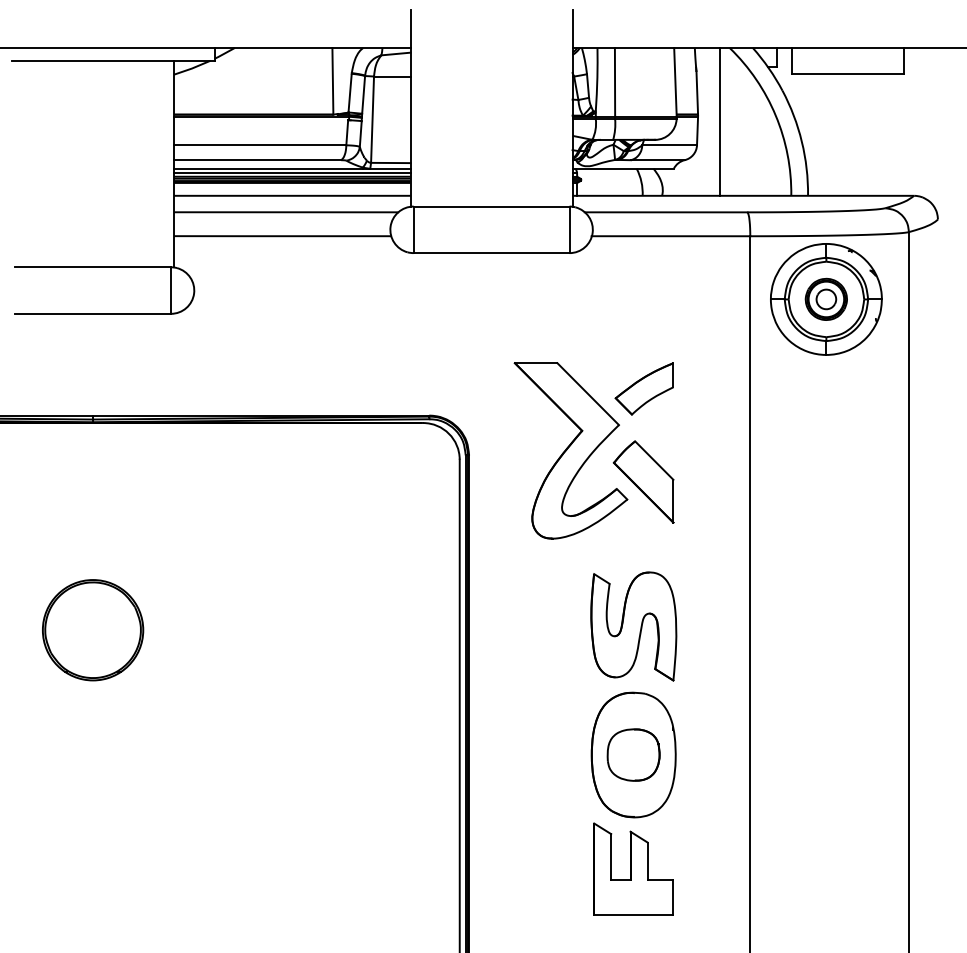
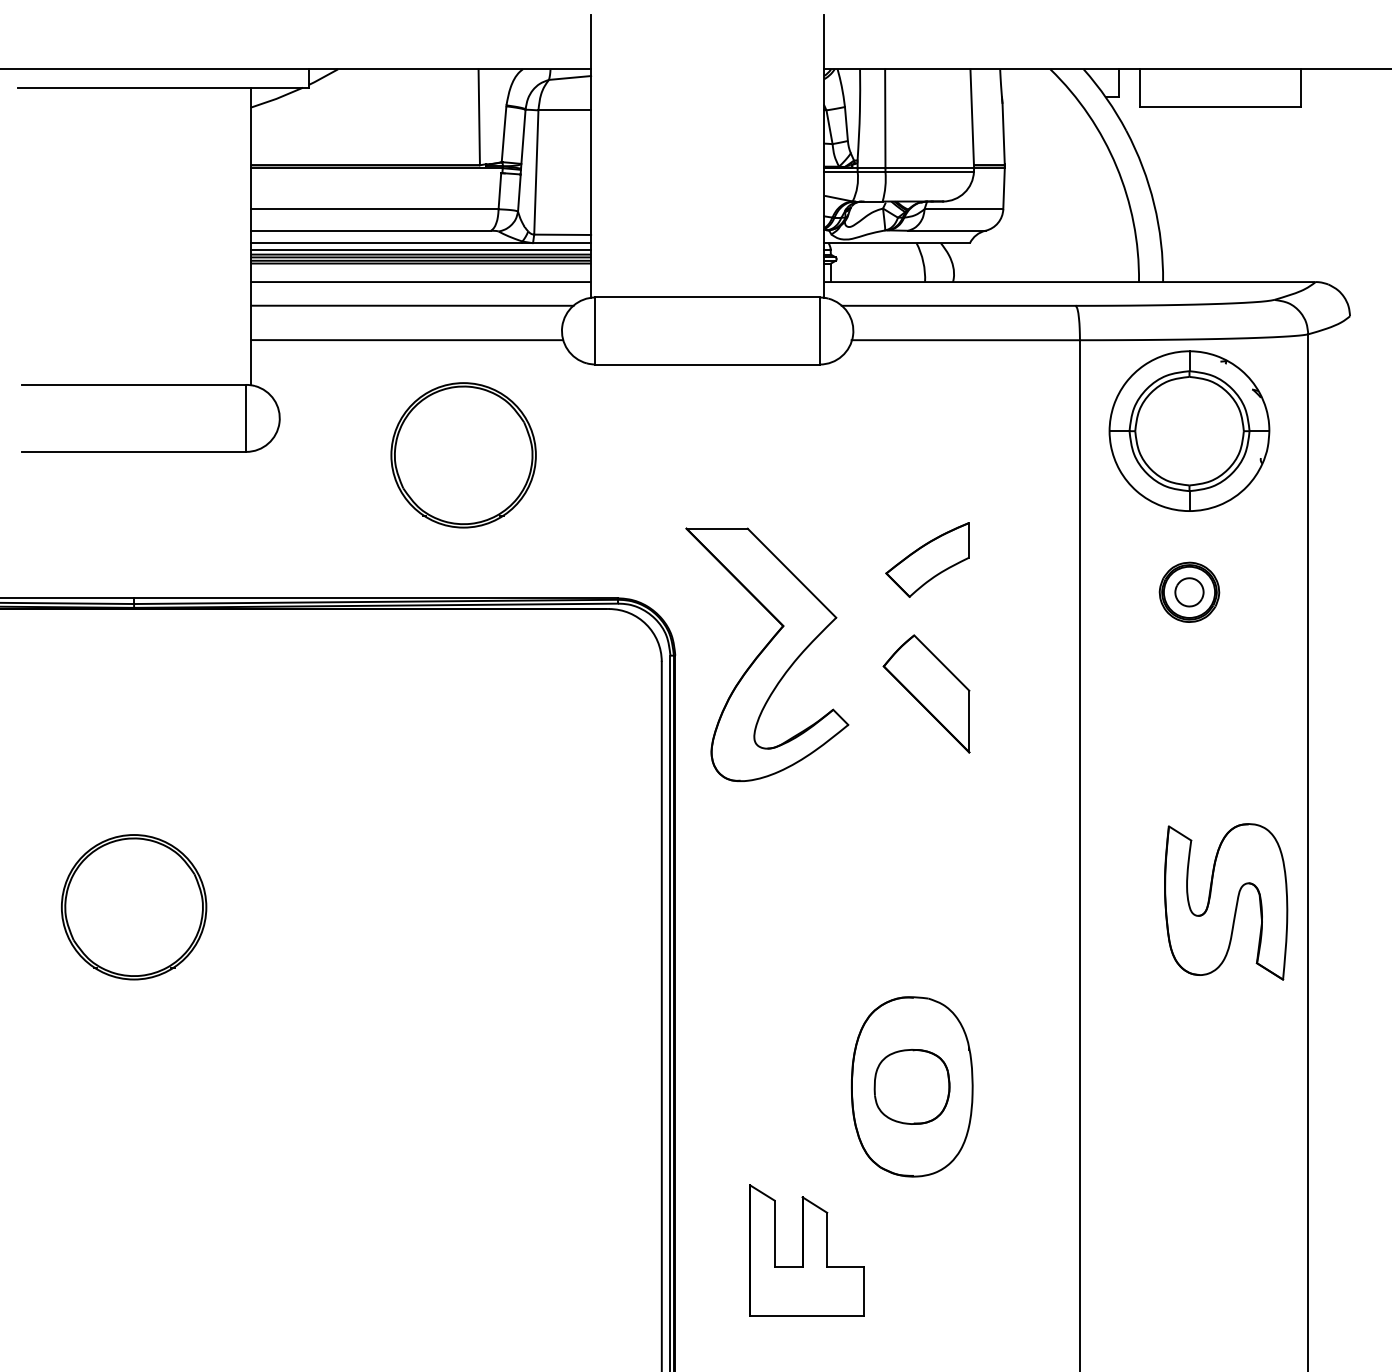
line: (720, 121) -> (1037, 175), removed
part: (825, 298) -> (1188, 591), moved
part: (322, 316) -> (464, 455), added
part: (570, 450) -> (766, 654), moved
part: (633, 626) -> (1225, 901), moved
part: (633, 868) -> (806, 1250), moved

